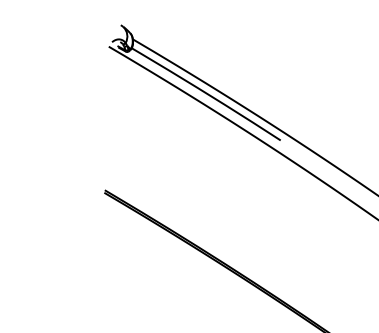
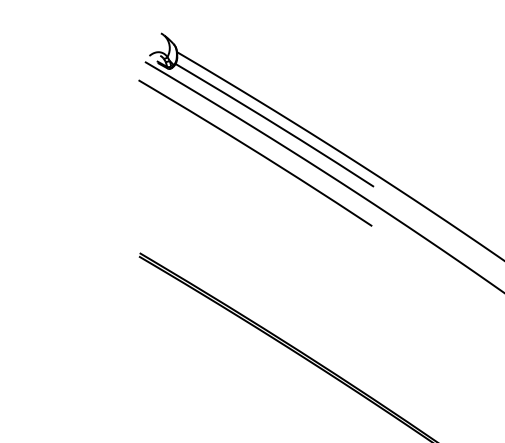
curve: (191, 114) -> (255, 152), added

